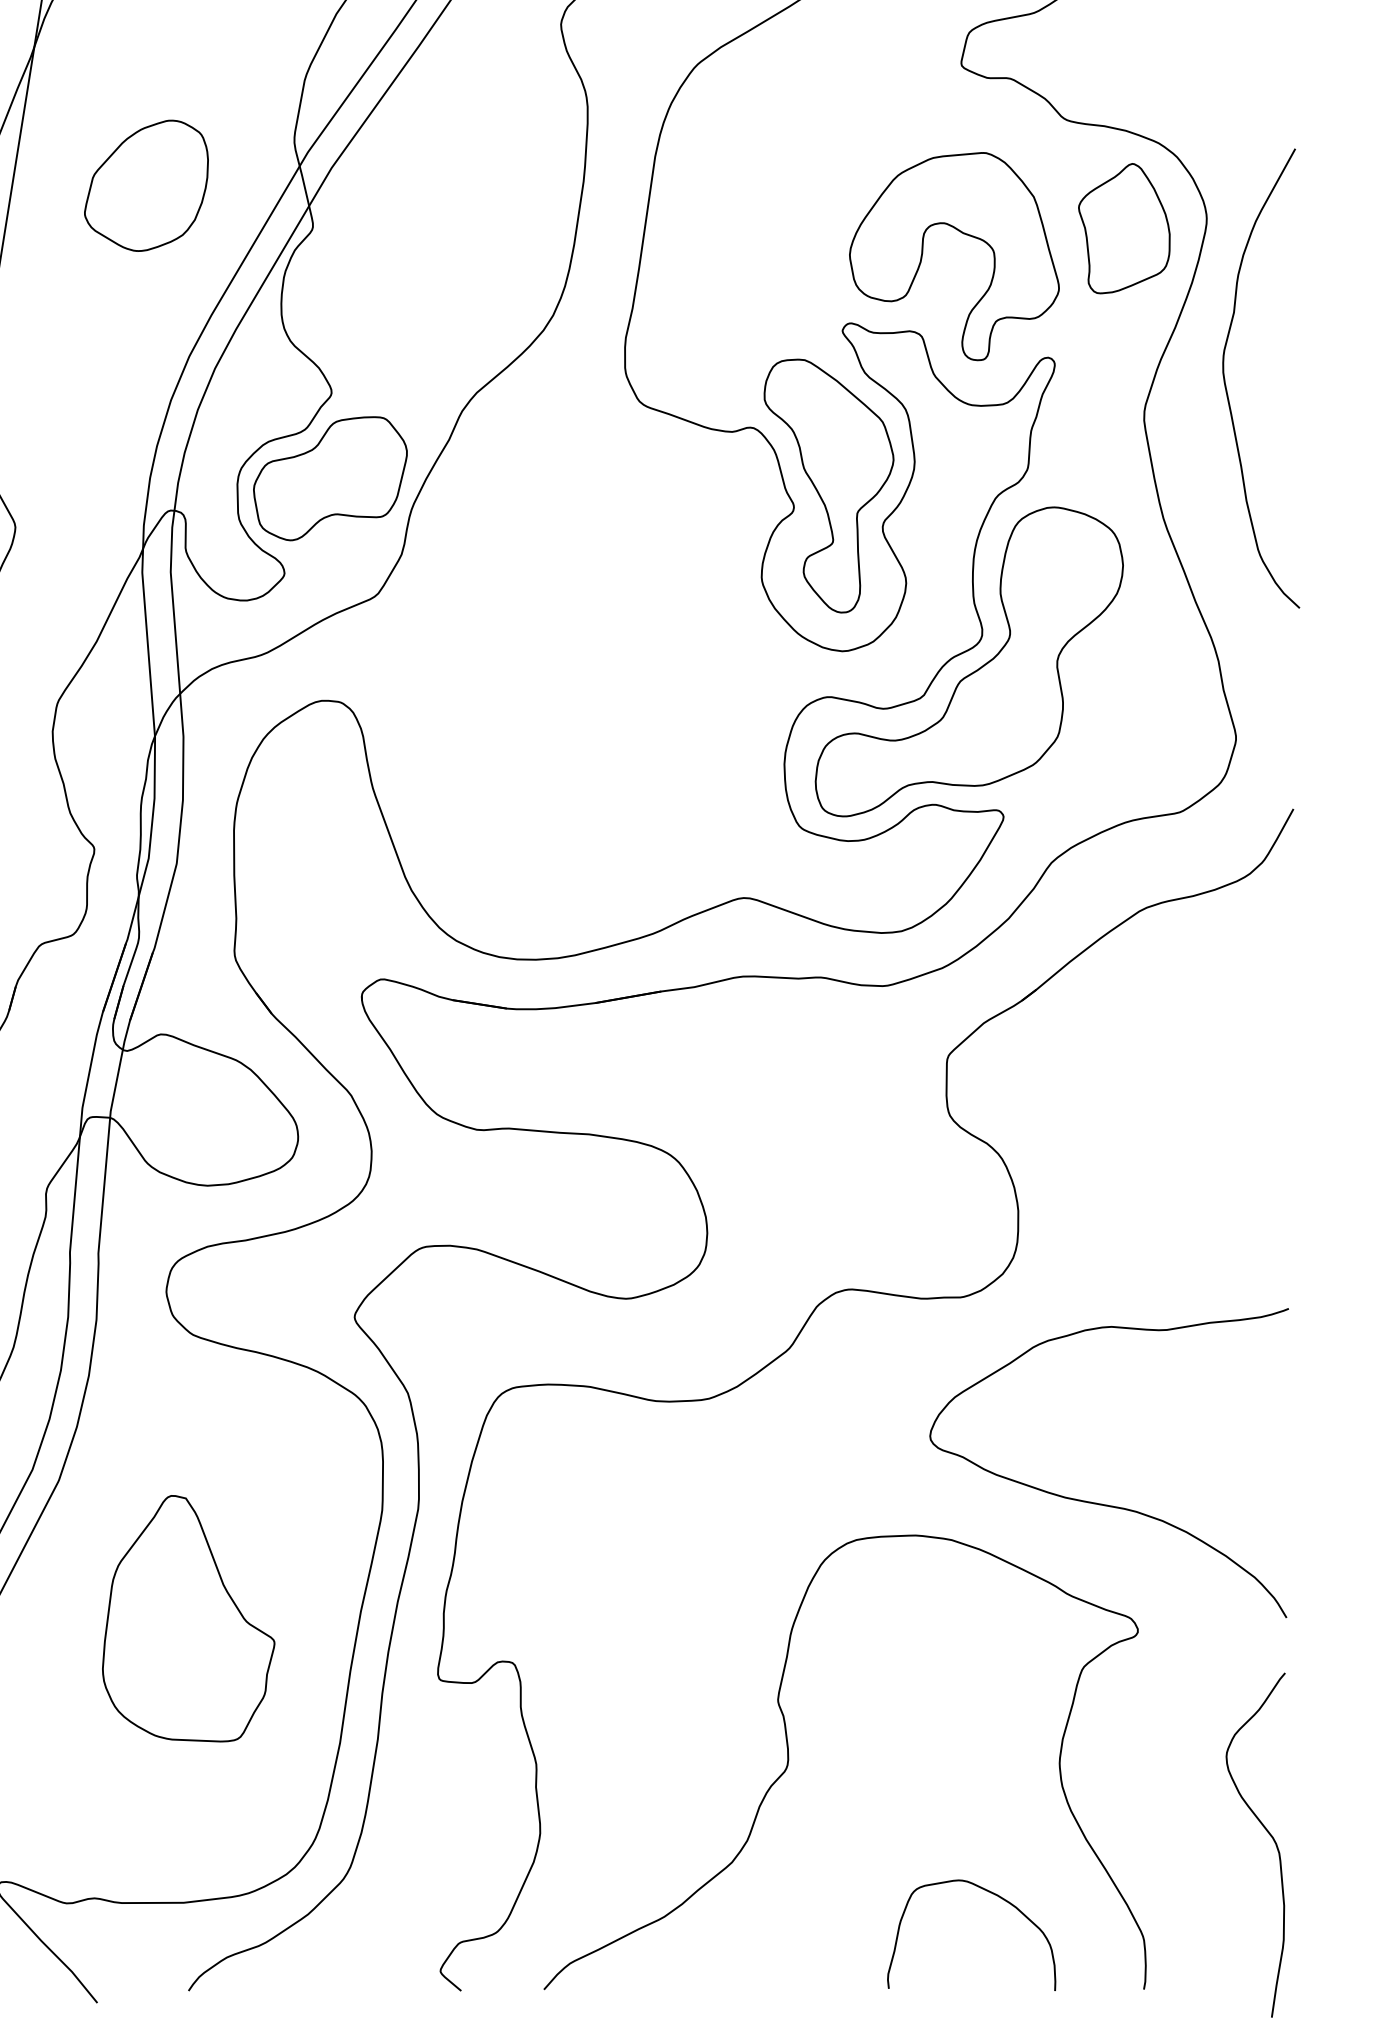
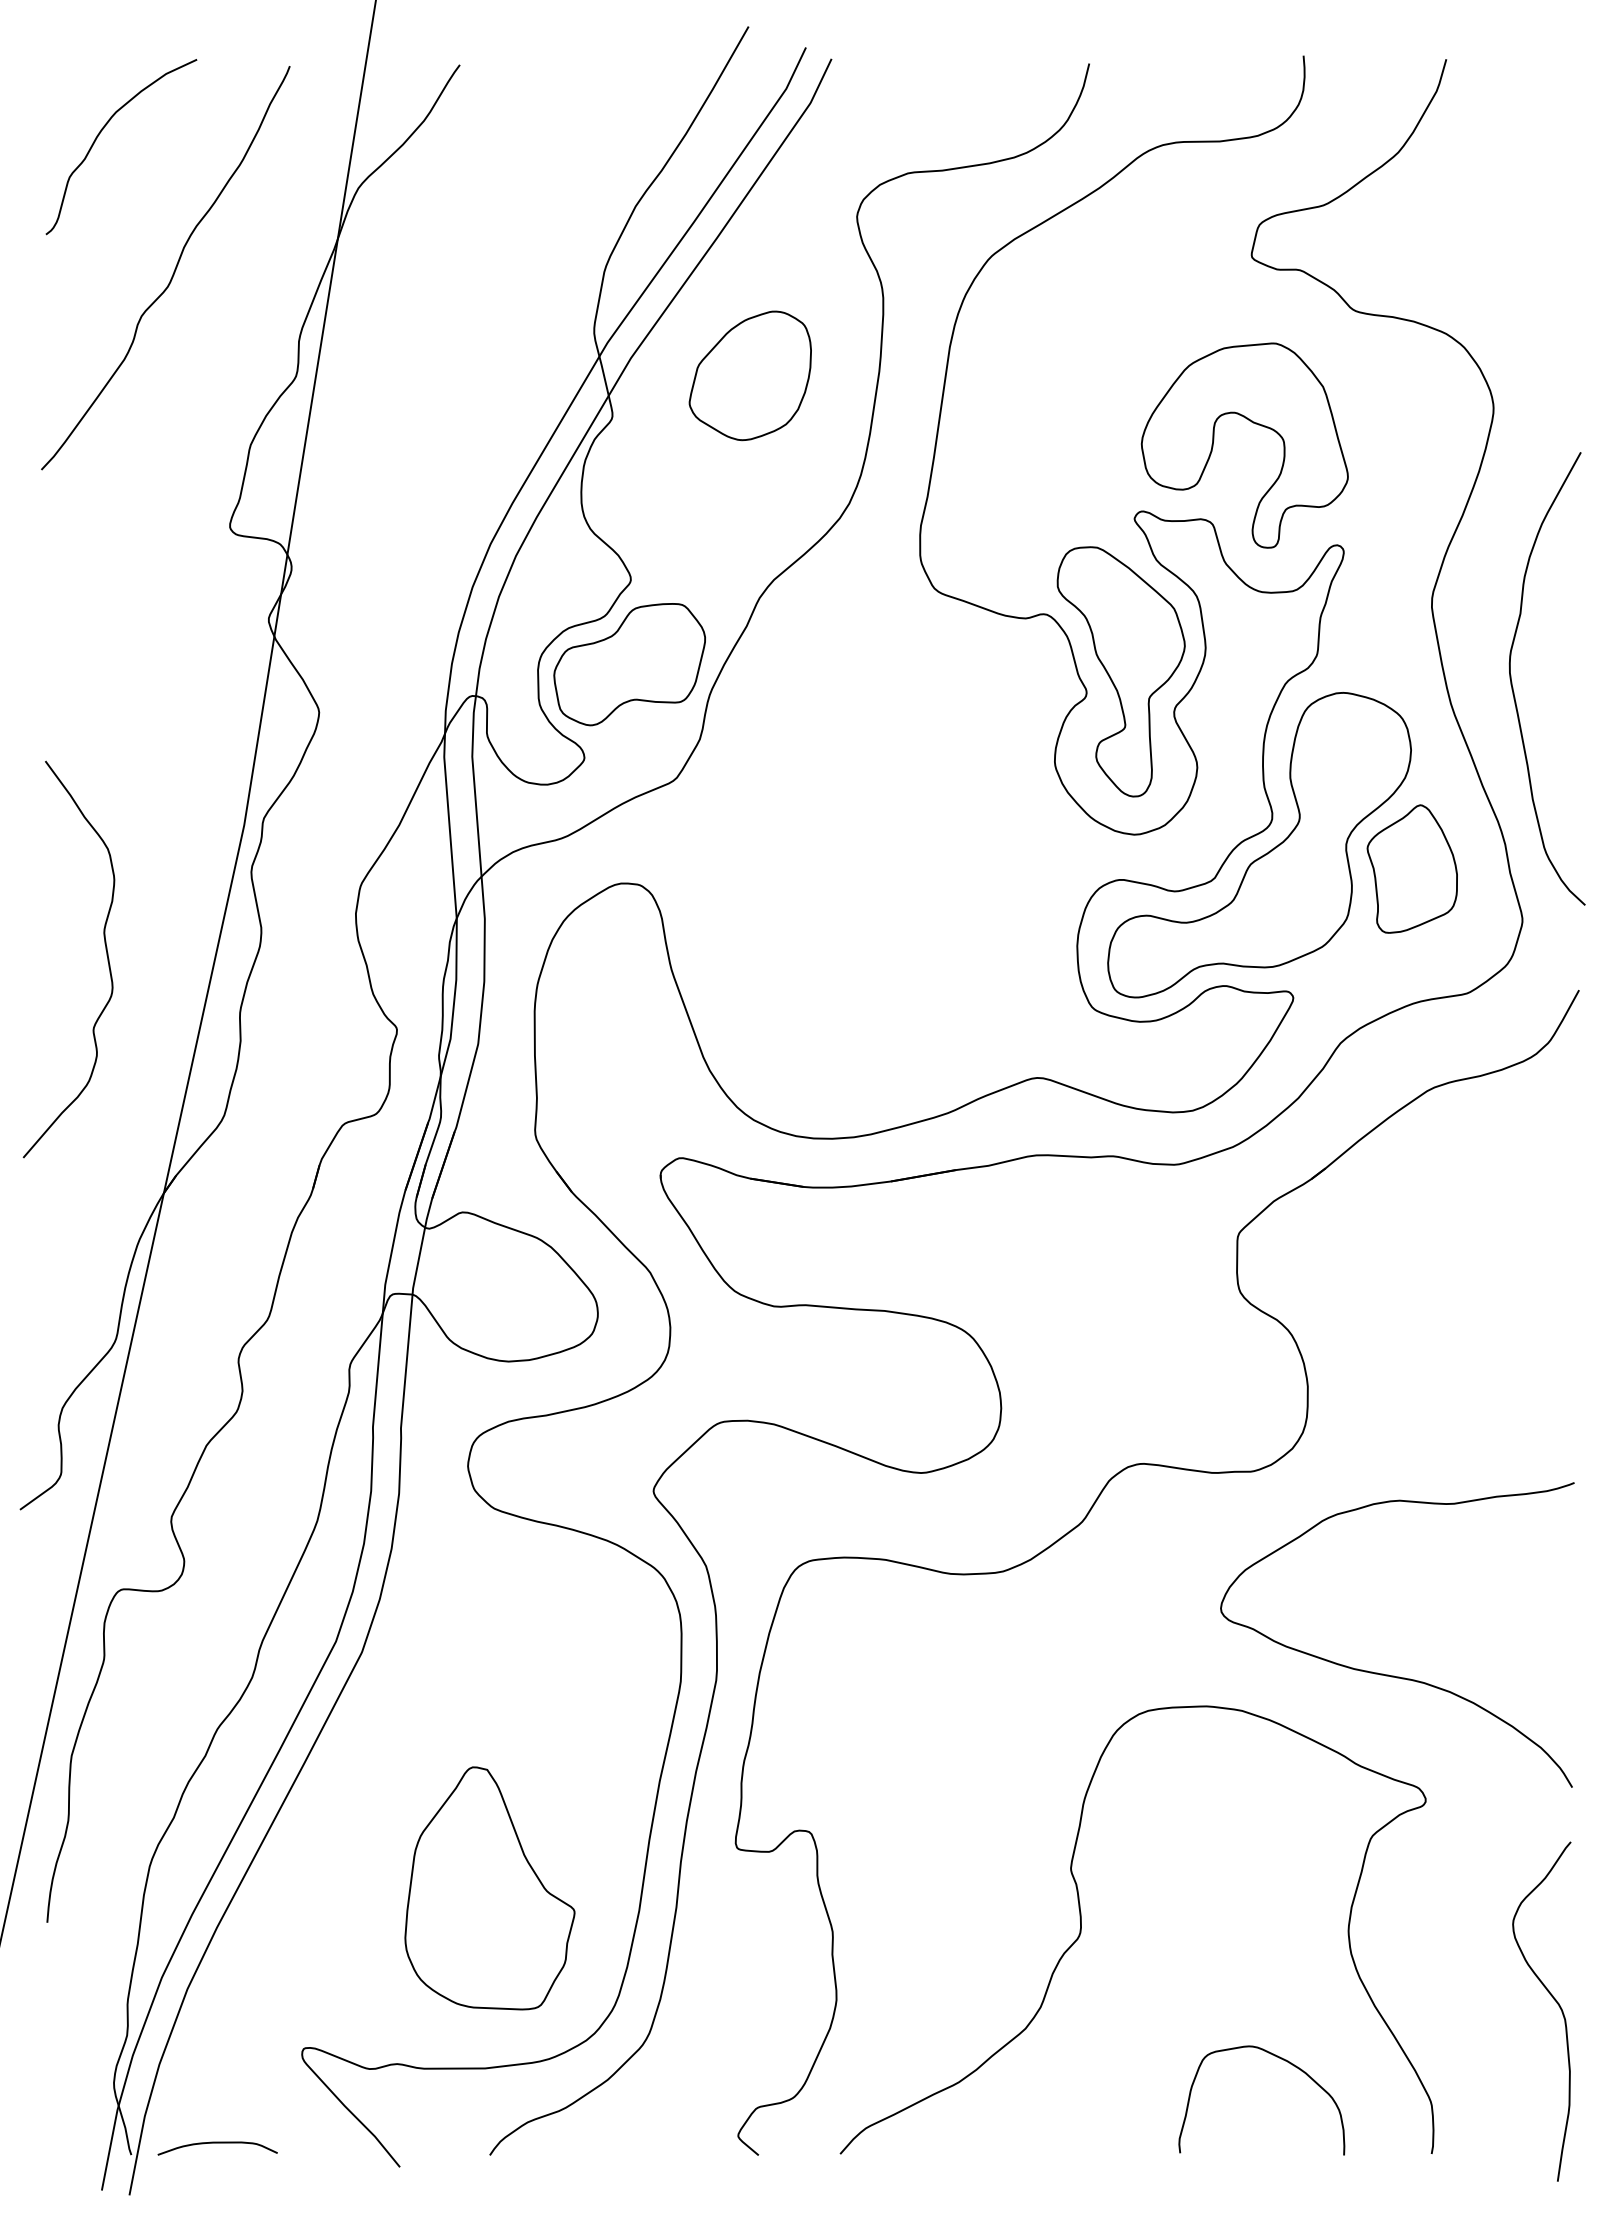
part: (145, 185) -> (749, 375), moved
part: (1123, 228) -> (1411, 868), moved
curve: (1226, 387) -> (1513, 687), moved
part: (188, 1618) -> (489, 1888), moved

